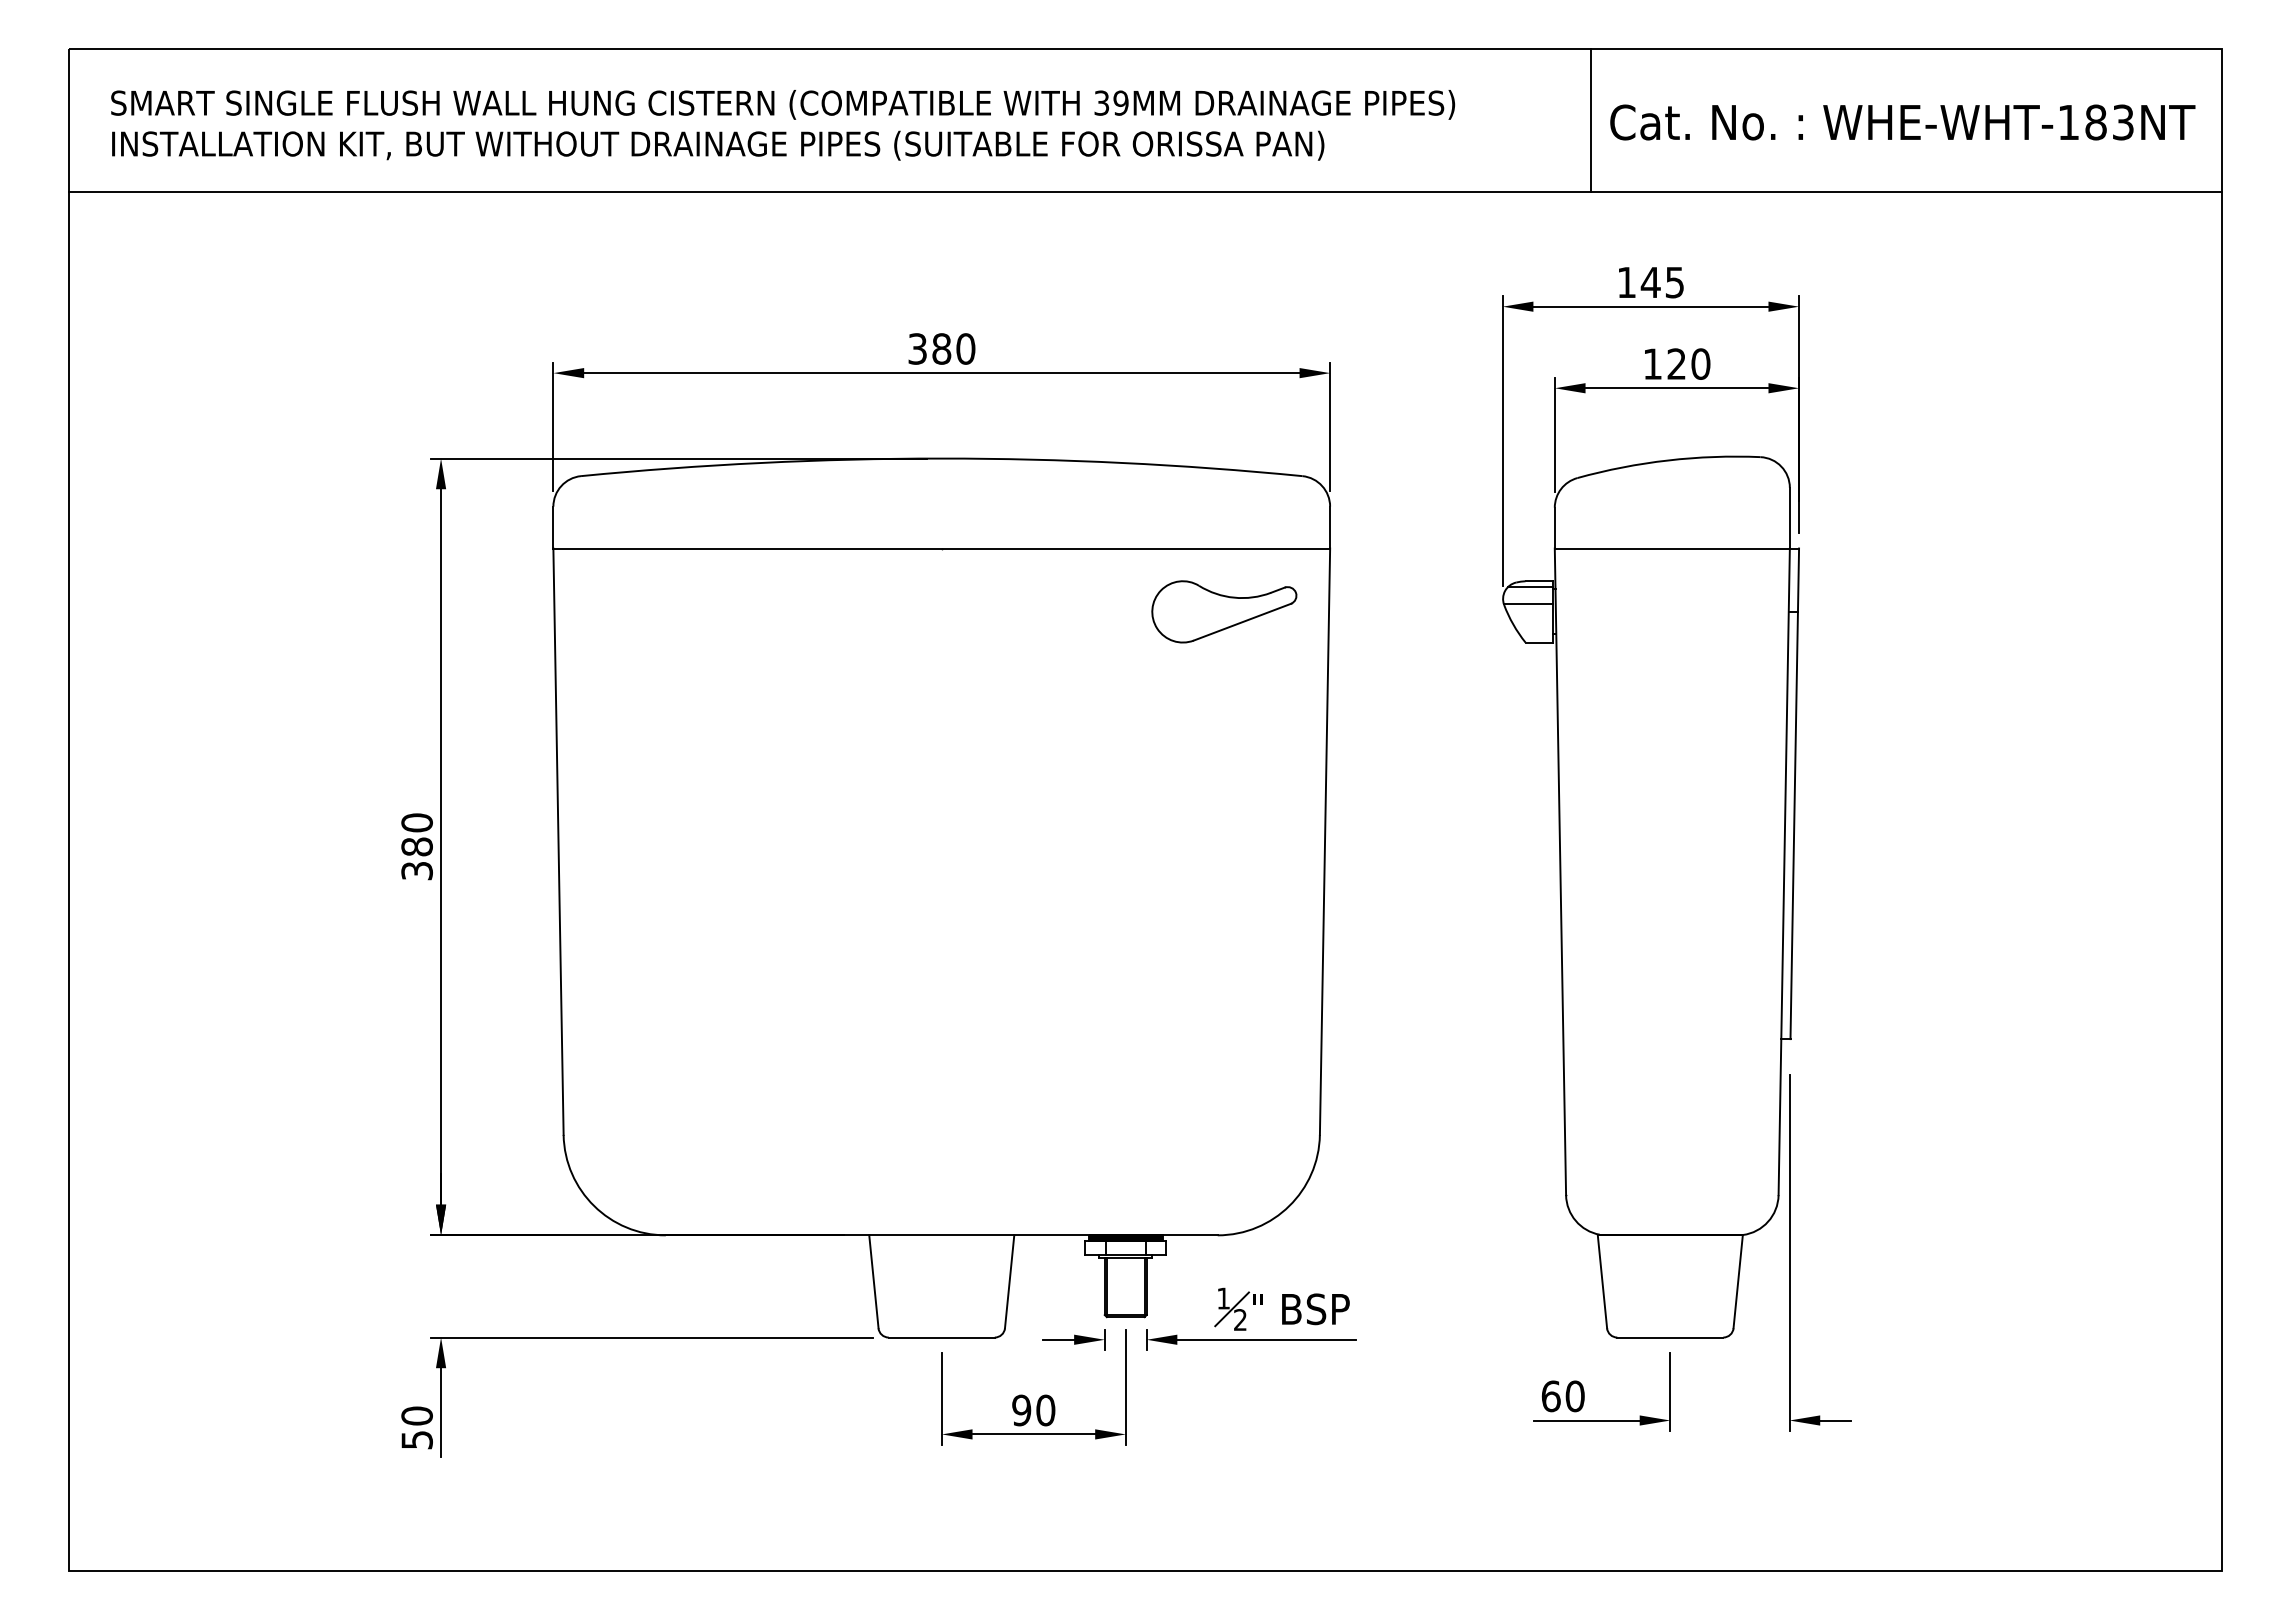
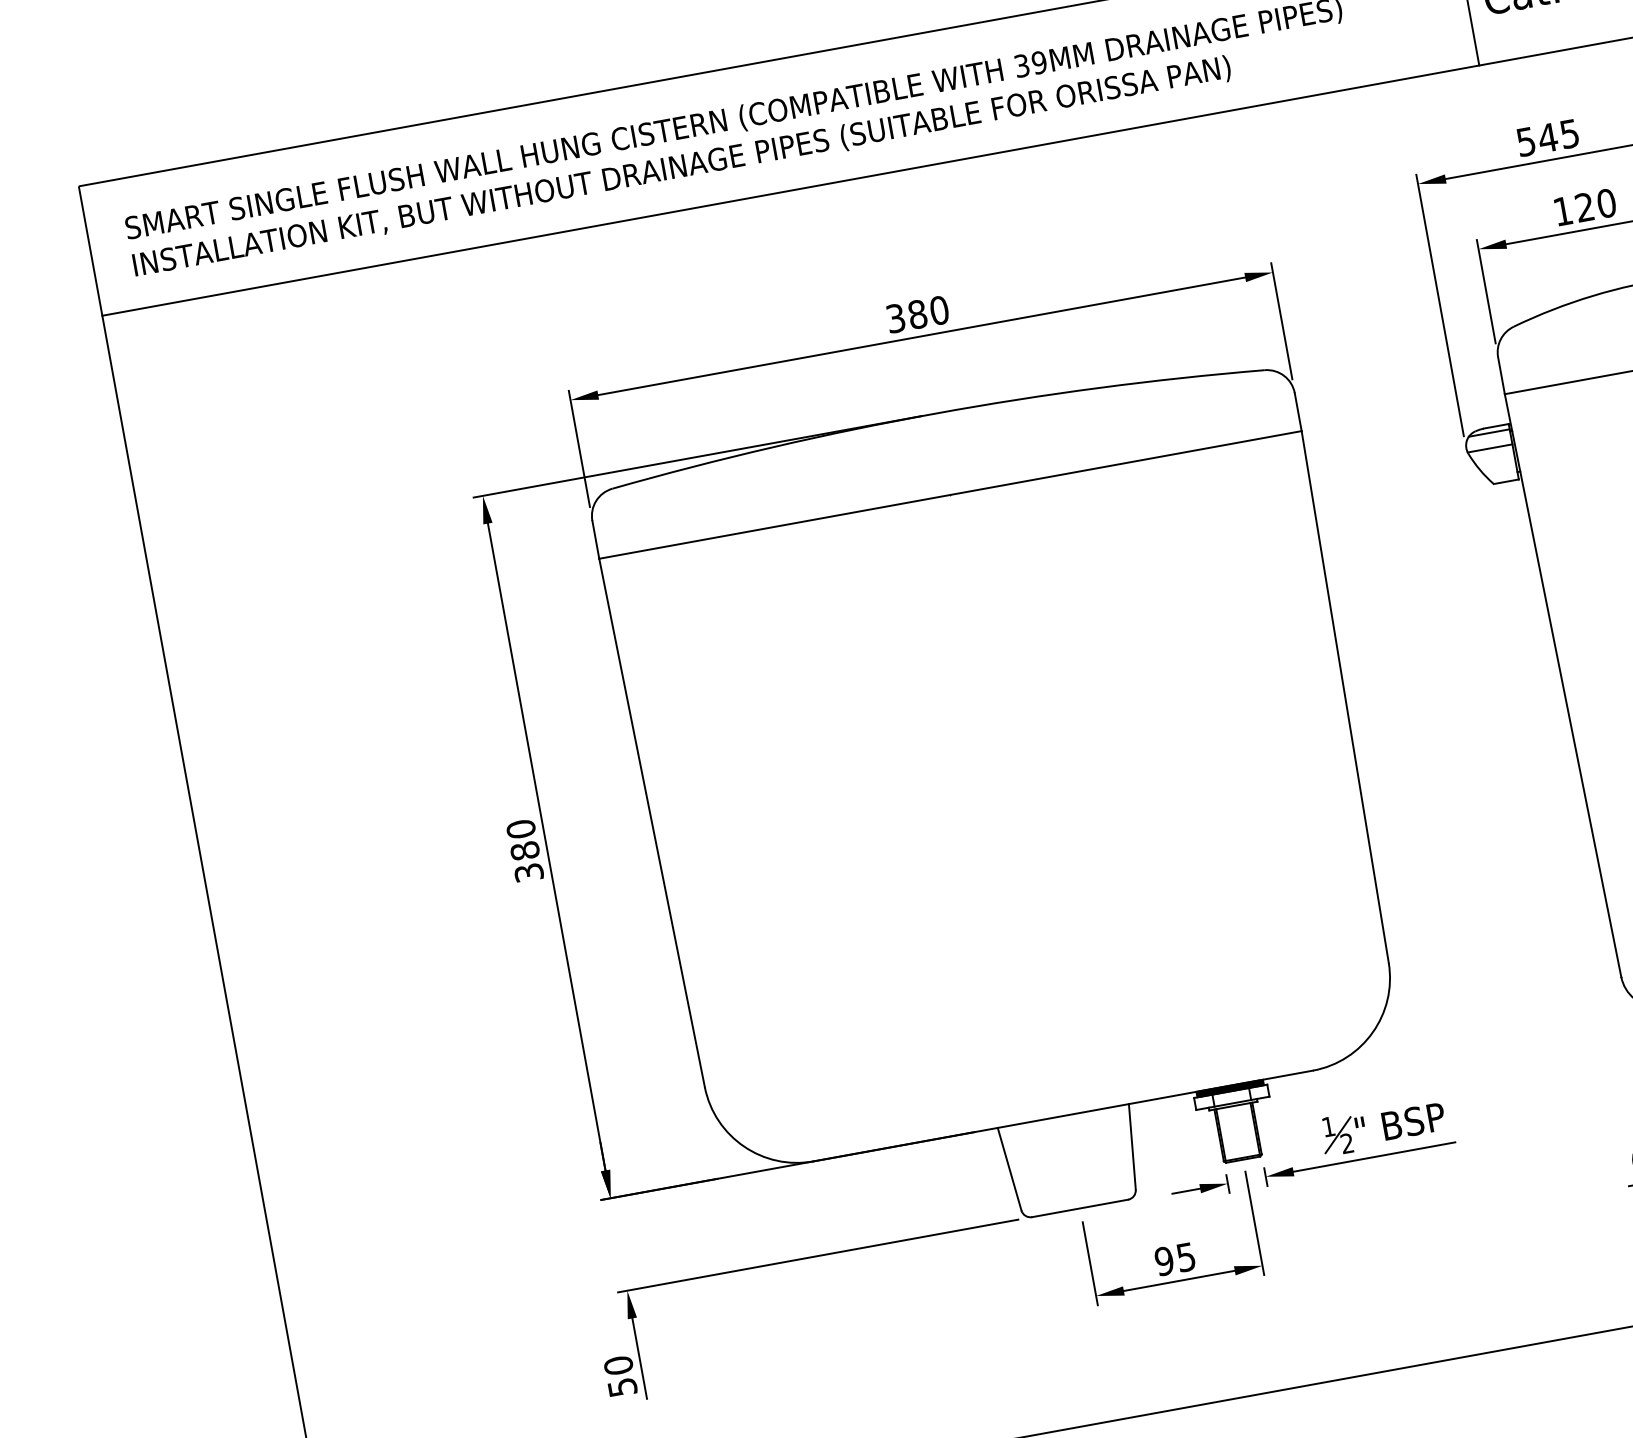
text: (1626, 282) -> (1525, 141), 145 -> 545
part: (1224, 611) -> (1216, 505), removed
text: (1045, 1410) -> (1185, 1257), 90 -> 95

